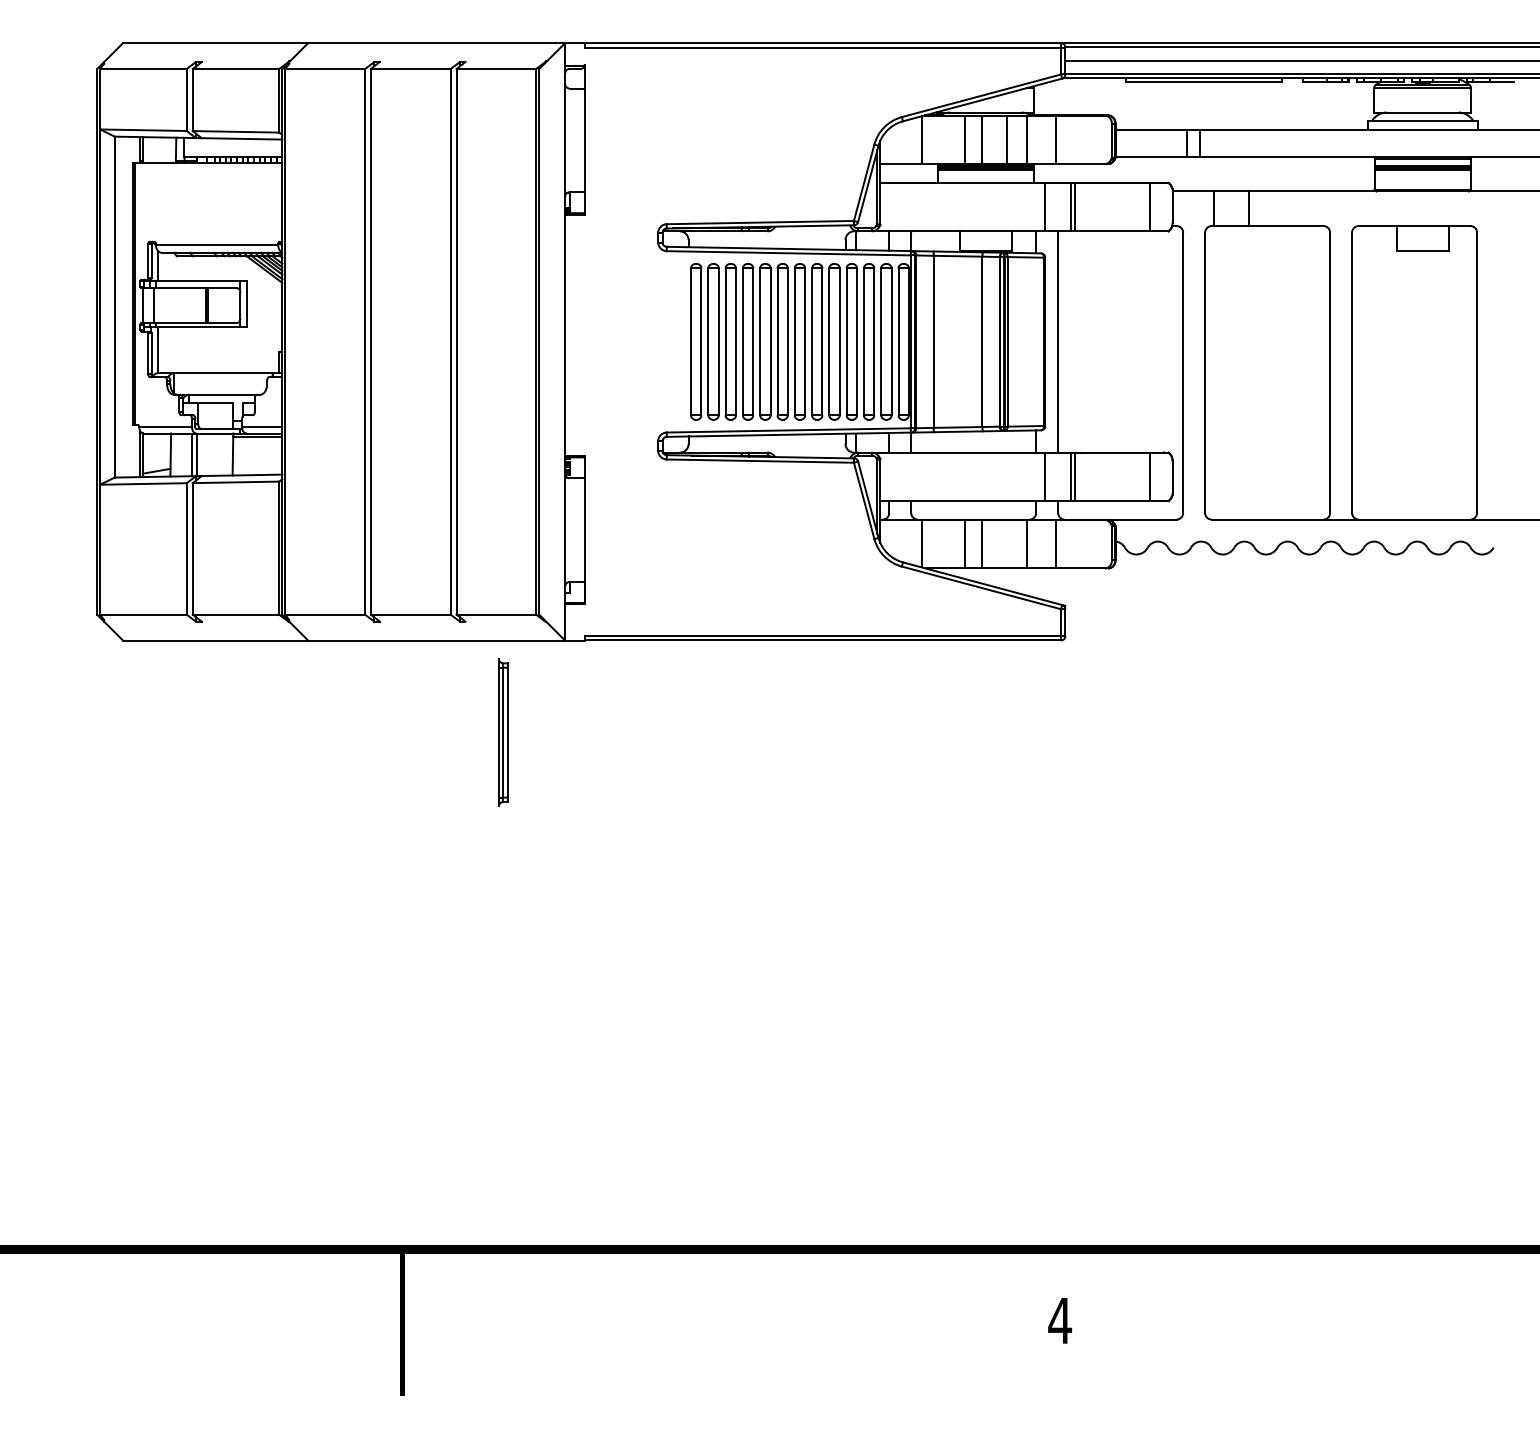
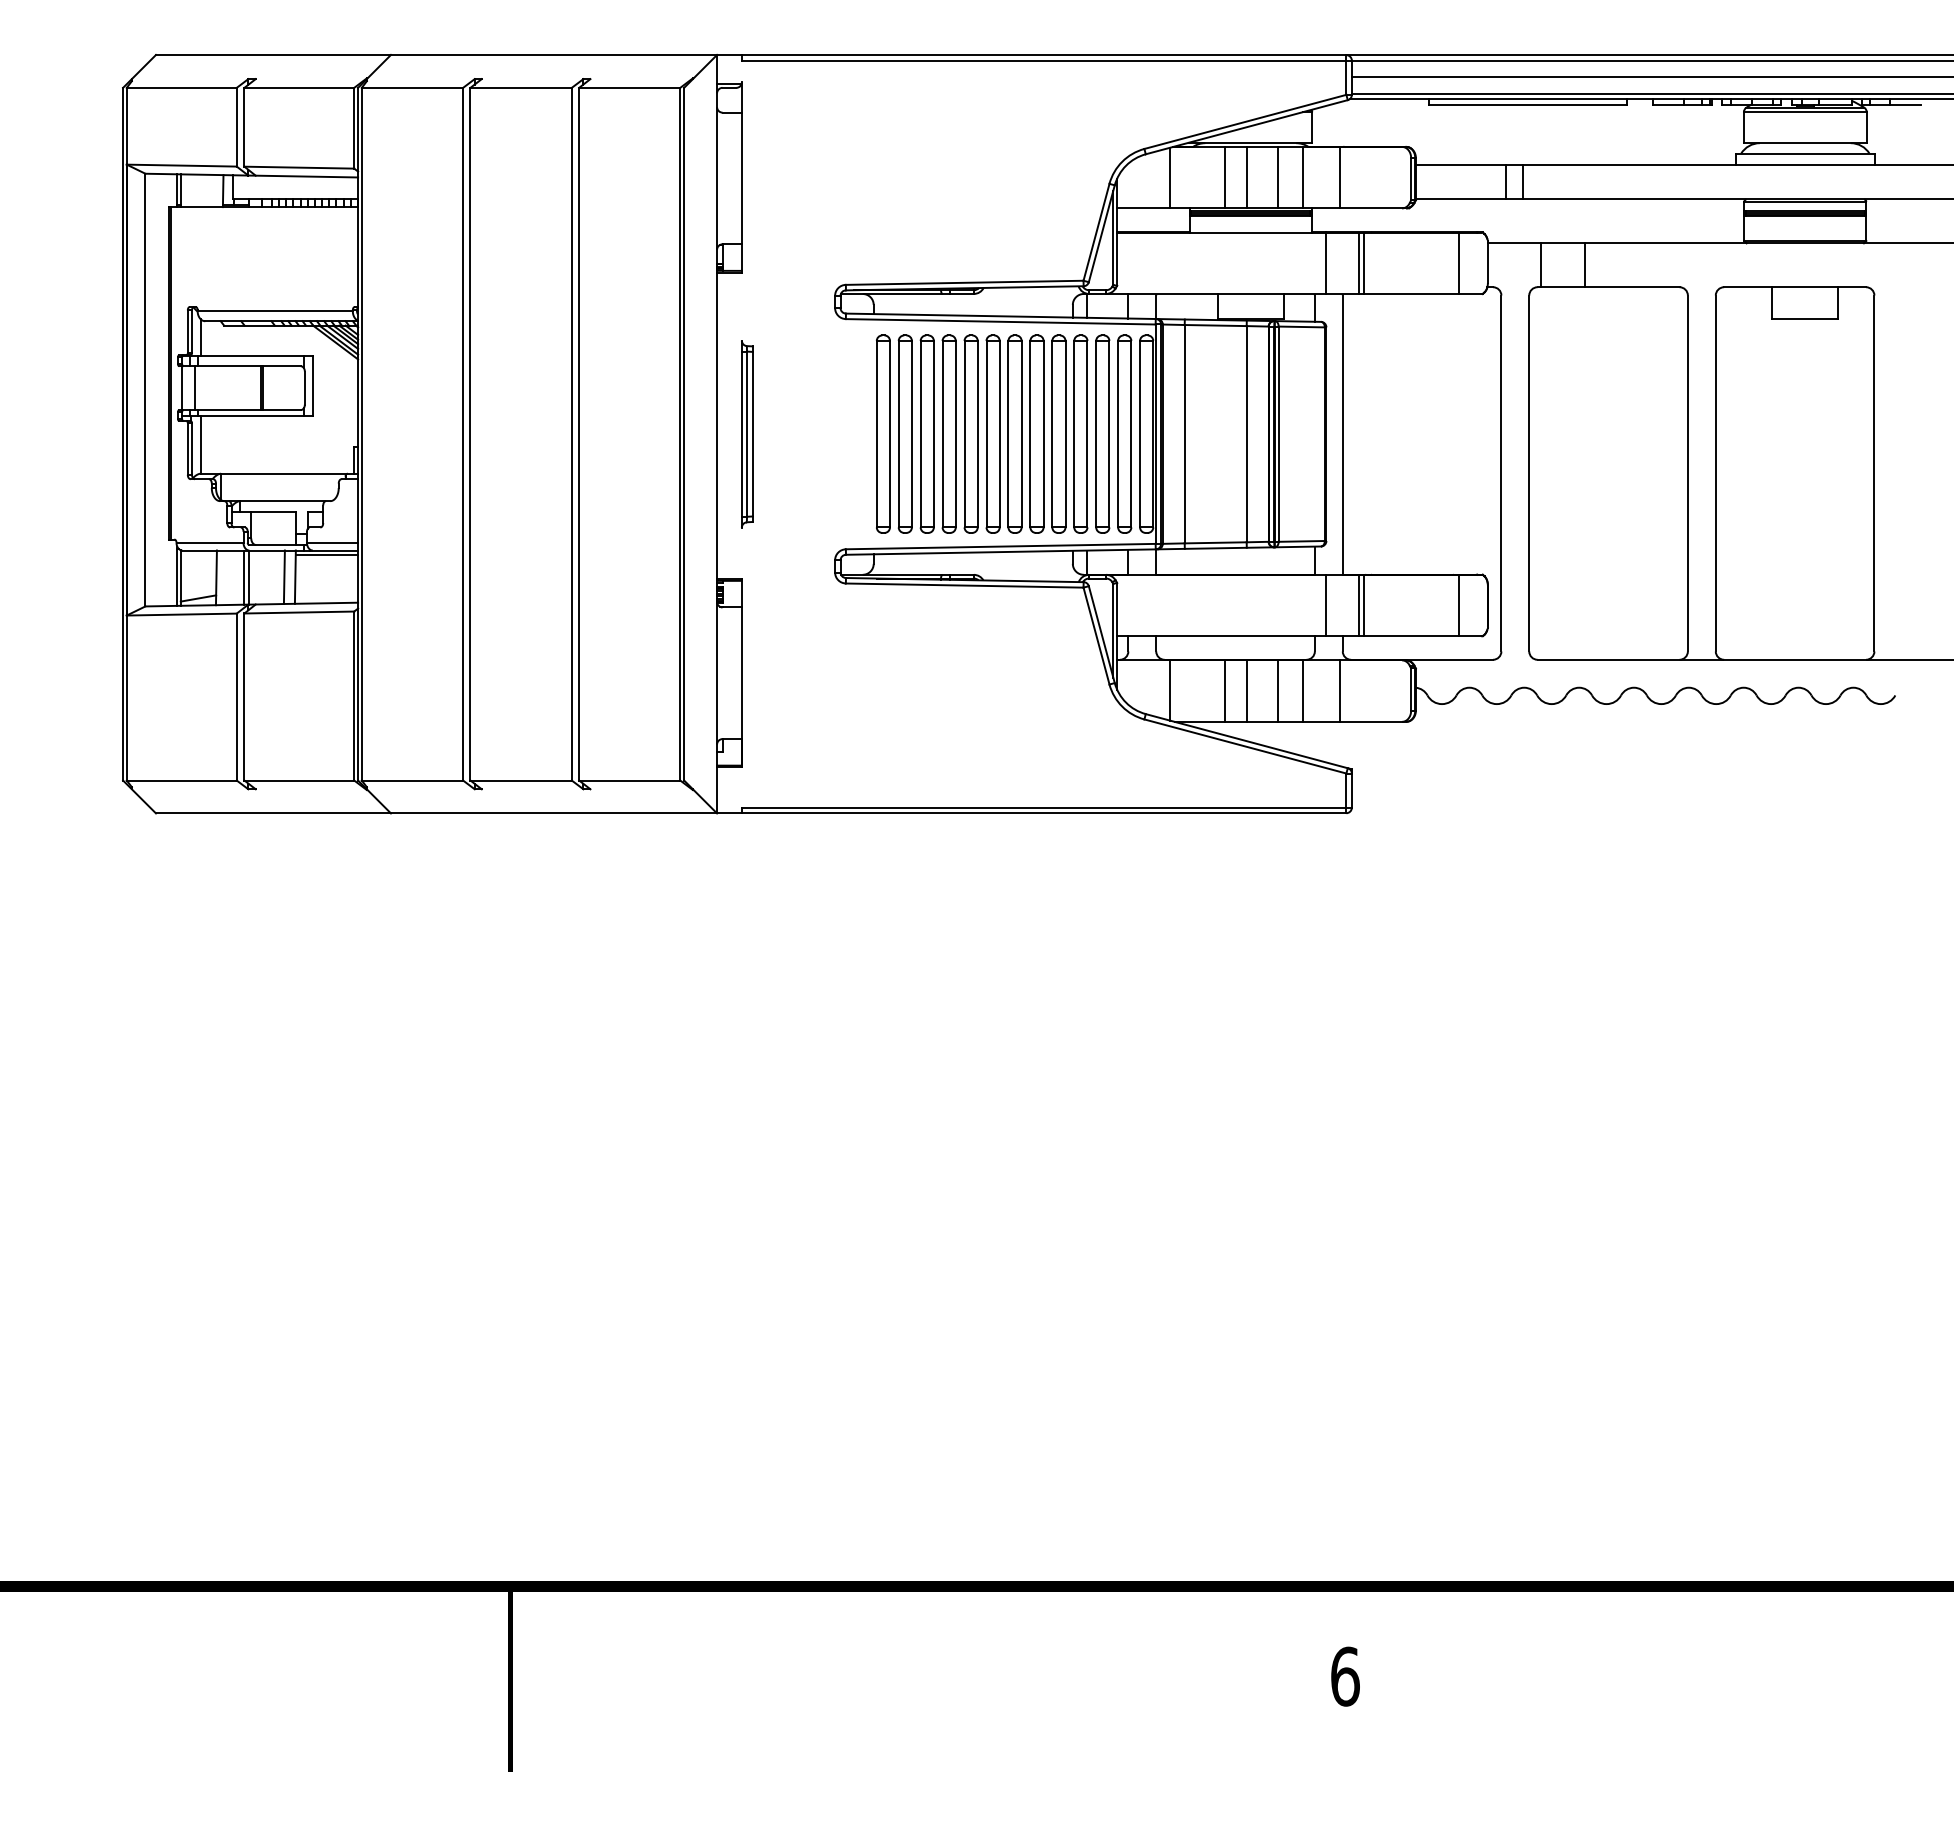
line: (223, 454) -> (283, 577), added
line: (1006, 543) -> (1277, 690), added
part: (503, 732) -> (747, 434), moved
text: (1060, 1320) -> (1345, 1676), 4 -> 6

